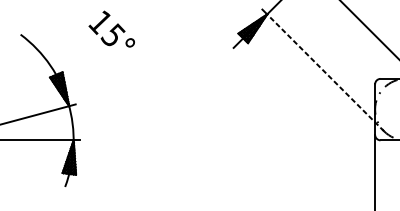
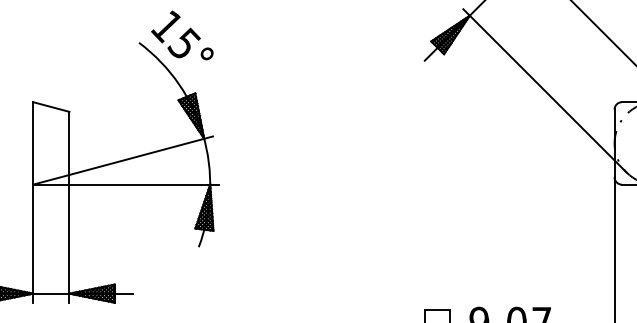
text: (111, 29) -> (182, 35), moved
line: (325, 73) -> (548, 94), dashed -> solid

